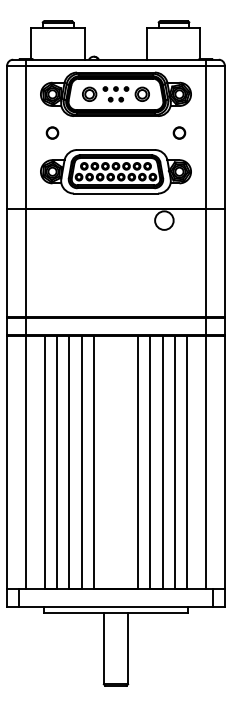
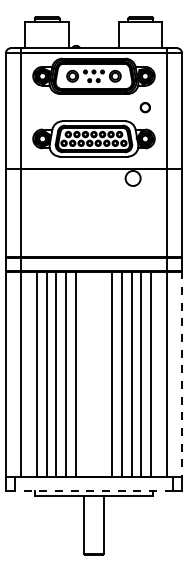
part: (52, 132) -> (42, 107), removed
line: (224, 462) -> (181, 374), solid -> dashed
line: (115, 607) -> (93, 491), solid -> dashed

